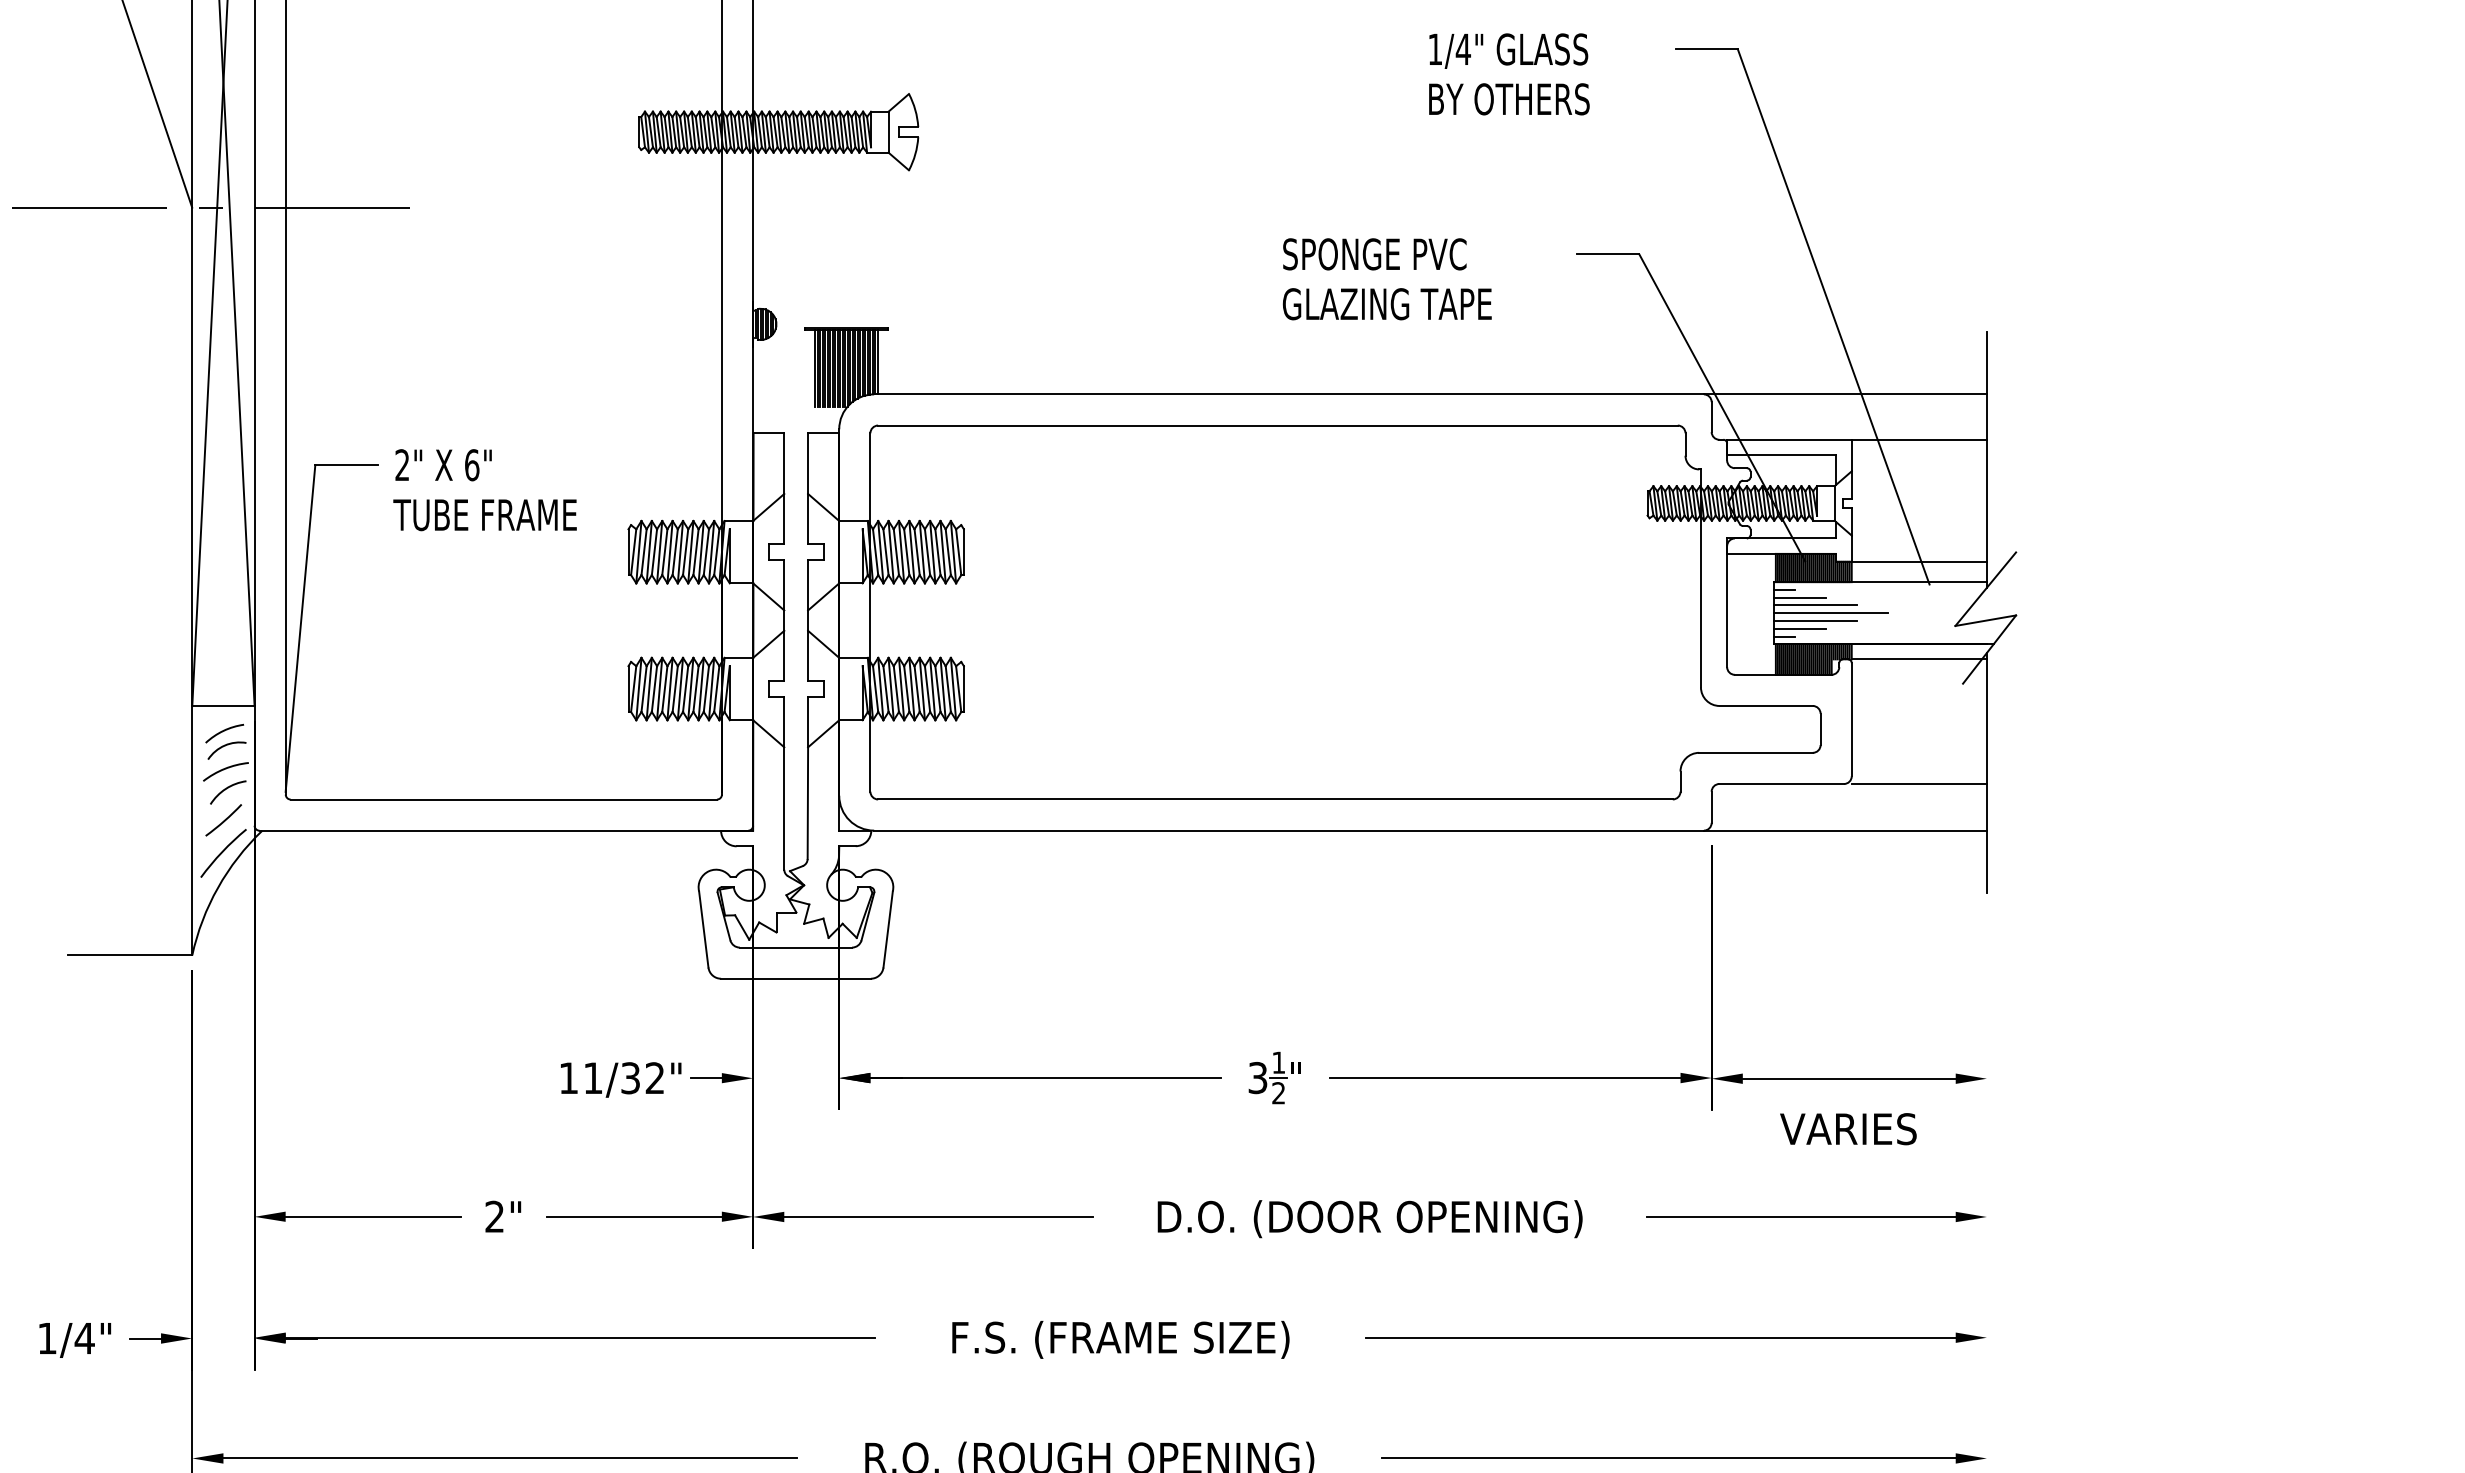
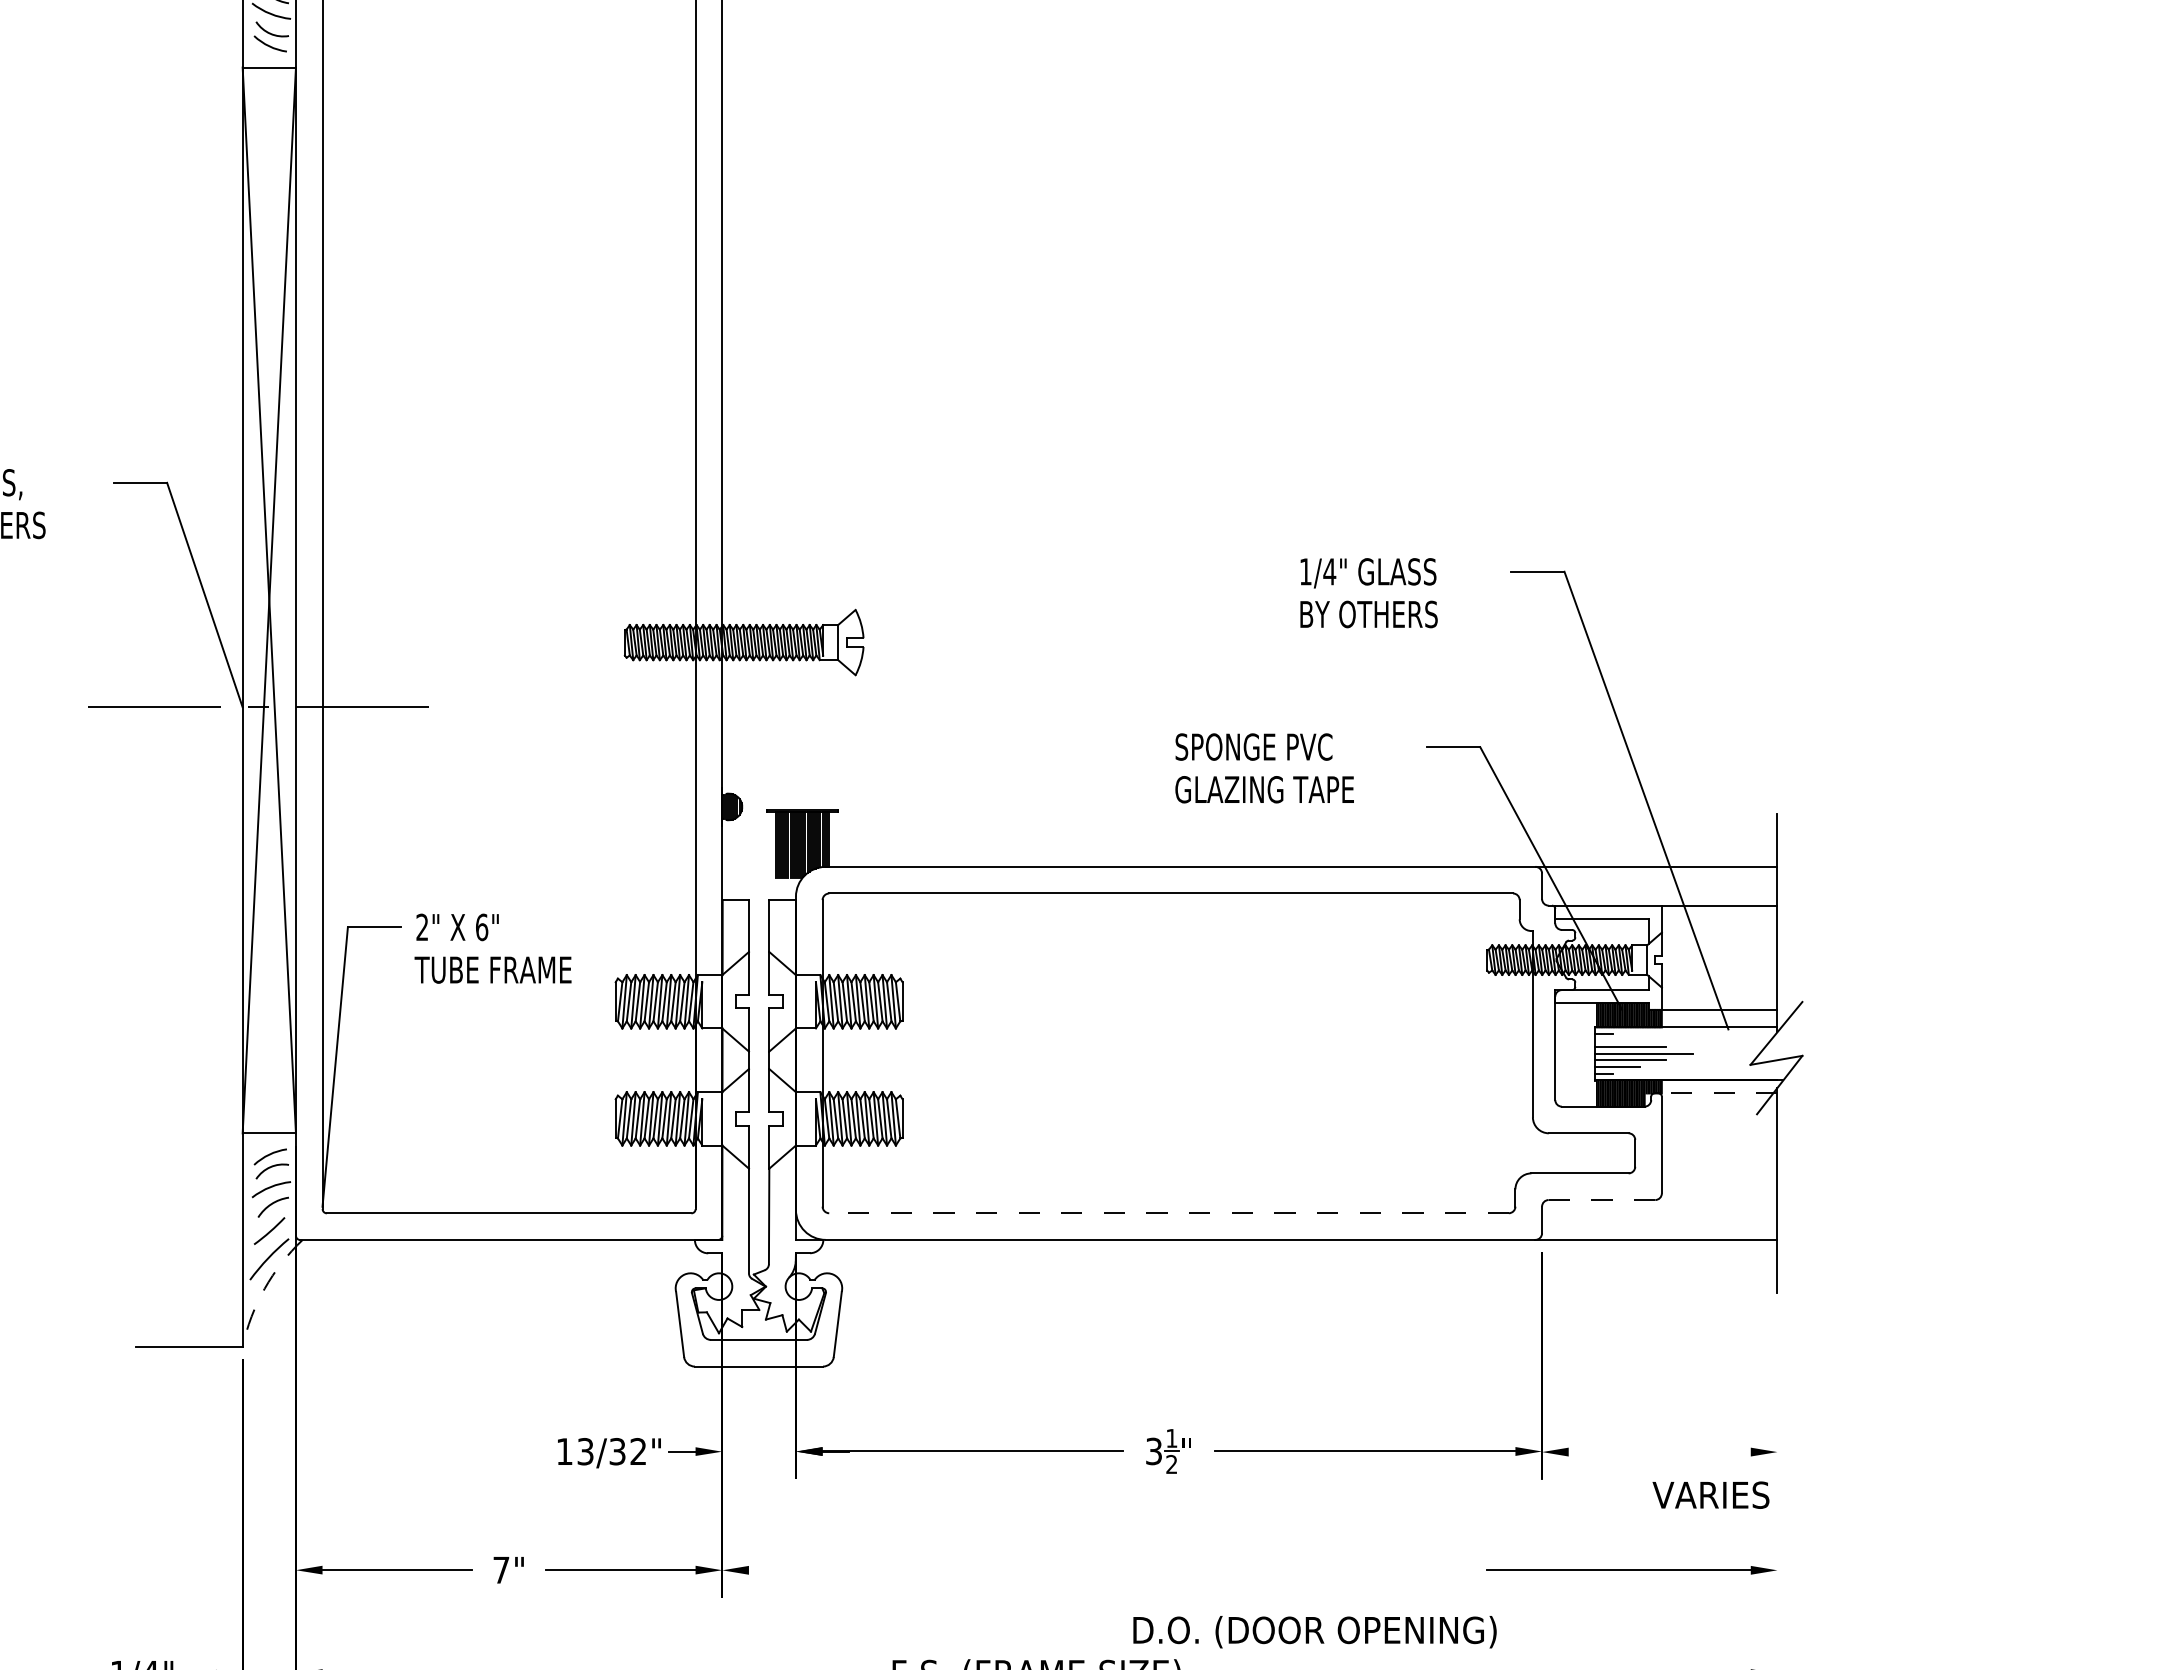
line: (1799, 597) -> (1617, 1040), removed
line: (1919, 659) -> (1719, 1093), solid -> dashed
line: (1781, 784) -> (1601, 1200), solid -> dashed
line: (1919, 784) -> (1719, 1200), removed
line: (1276, 799) -> (1169, 1213), solid -> dashed
arc: (217, 887) -> (264, 1288), solid -> dashed
text: (593, 1078) -> (585, 1451), 11/32" -> 13/32"
line: (1848, 1079) -> (1659, 1452), removed
text: (1847, 1128) -> (1710, 1494), moved
text: (494, 1216) -> (501, 1569), 2" -> 7"
line: (938, 1217) -> (880, 1570), removed
text: (1369, 1219) -> (1314, 1632), moved

